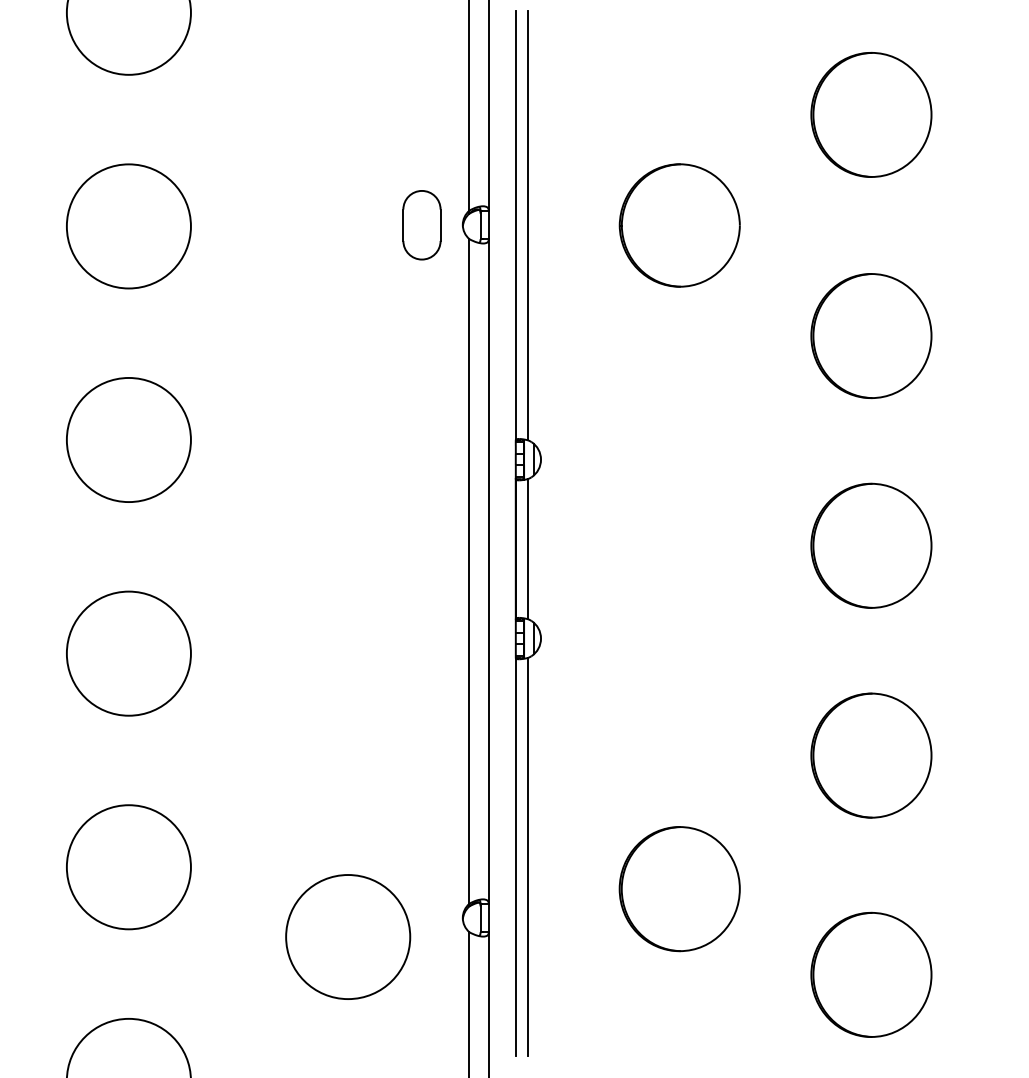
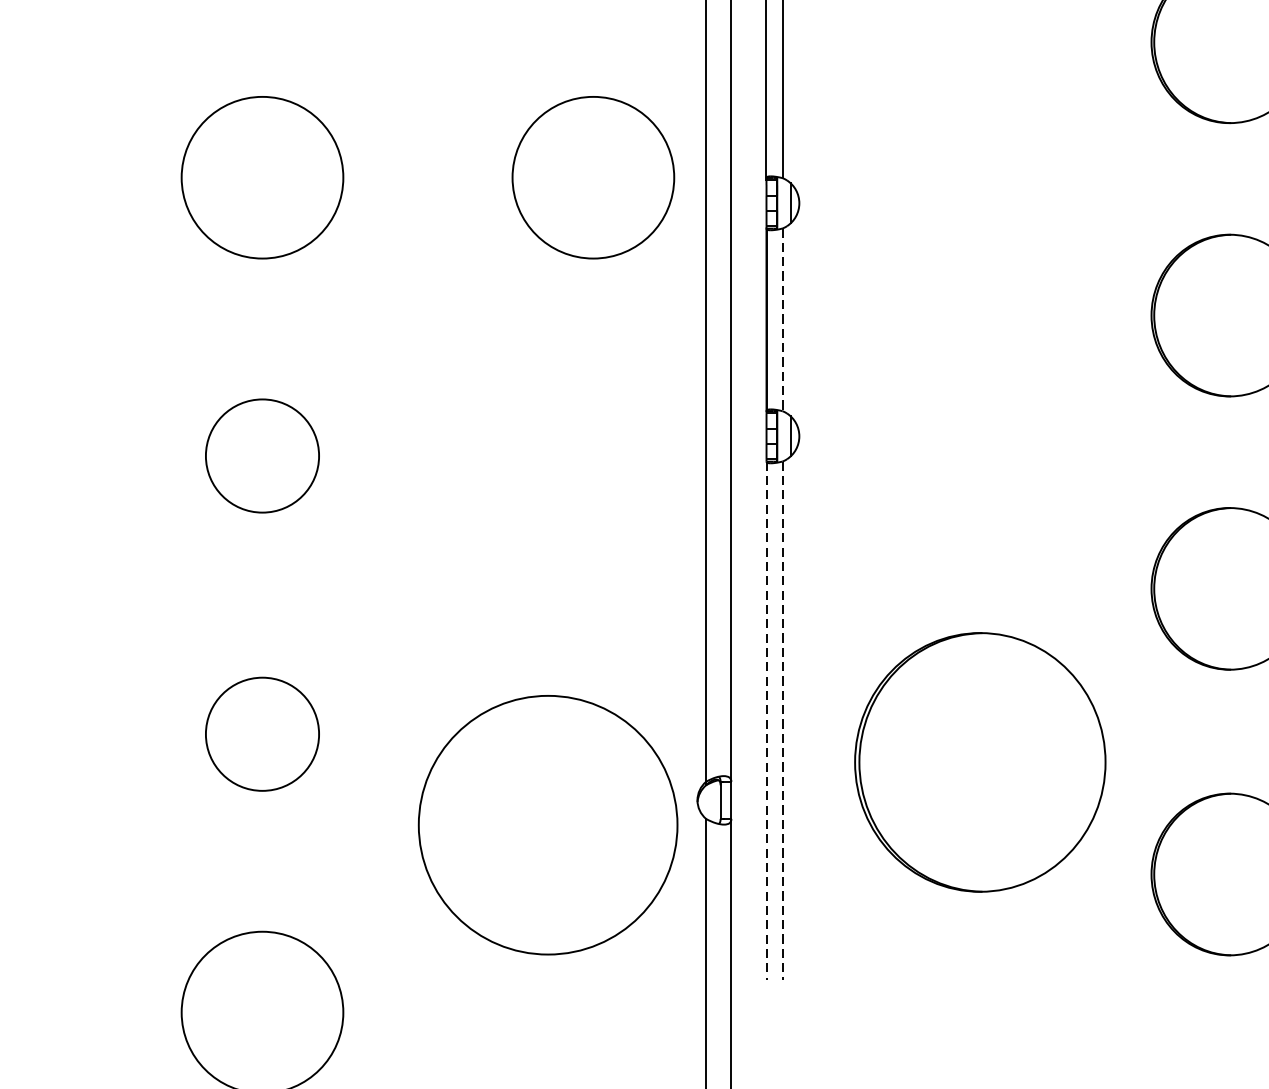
circle: (382, 439) -> (592, 177), added
line: (528, 549) -> (783, 320), solid -> dashed
circle: (128, 653) -> (261, 455), size x0.7
line: (515, 856) -> (766, 720), solid -> dashed
line: (528, 856) -> (783, 720), solid -> dashed
circle: (128, 867) -> (261, 734), size x0.7
part: (679, 889) -> (979, 763), size x1.6
circle: (348, 937) -> (548, 825), size x1.6

